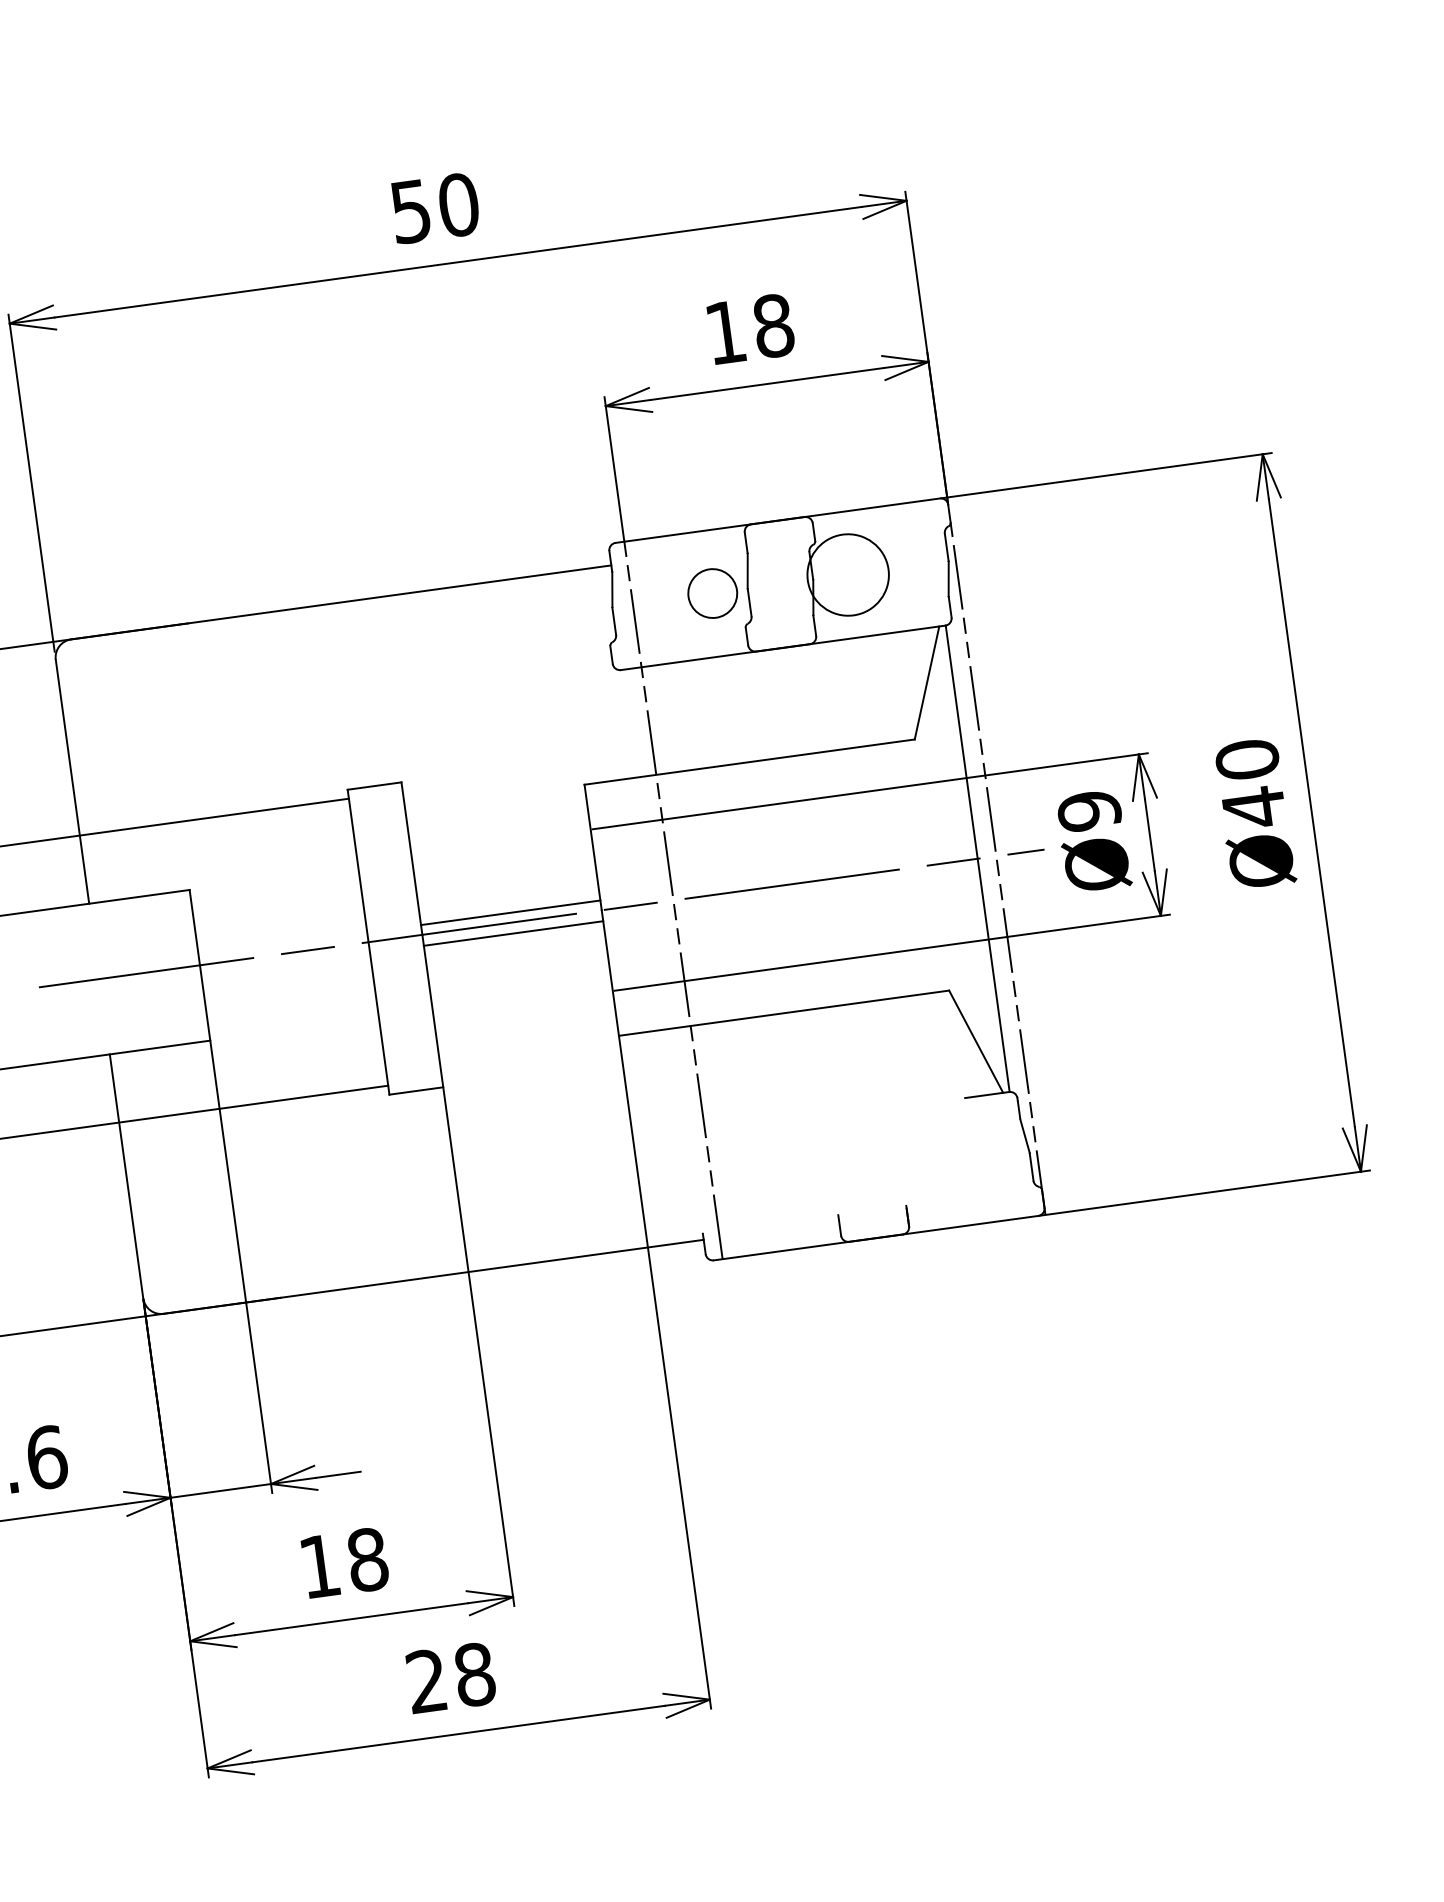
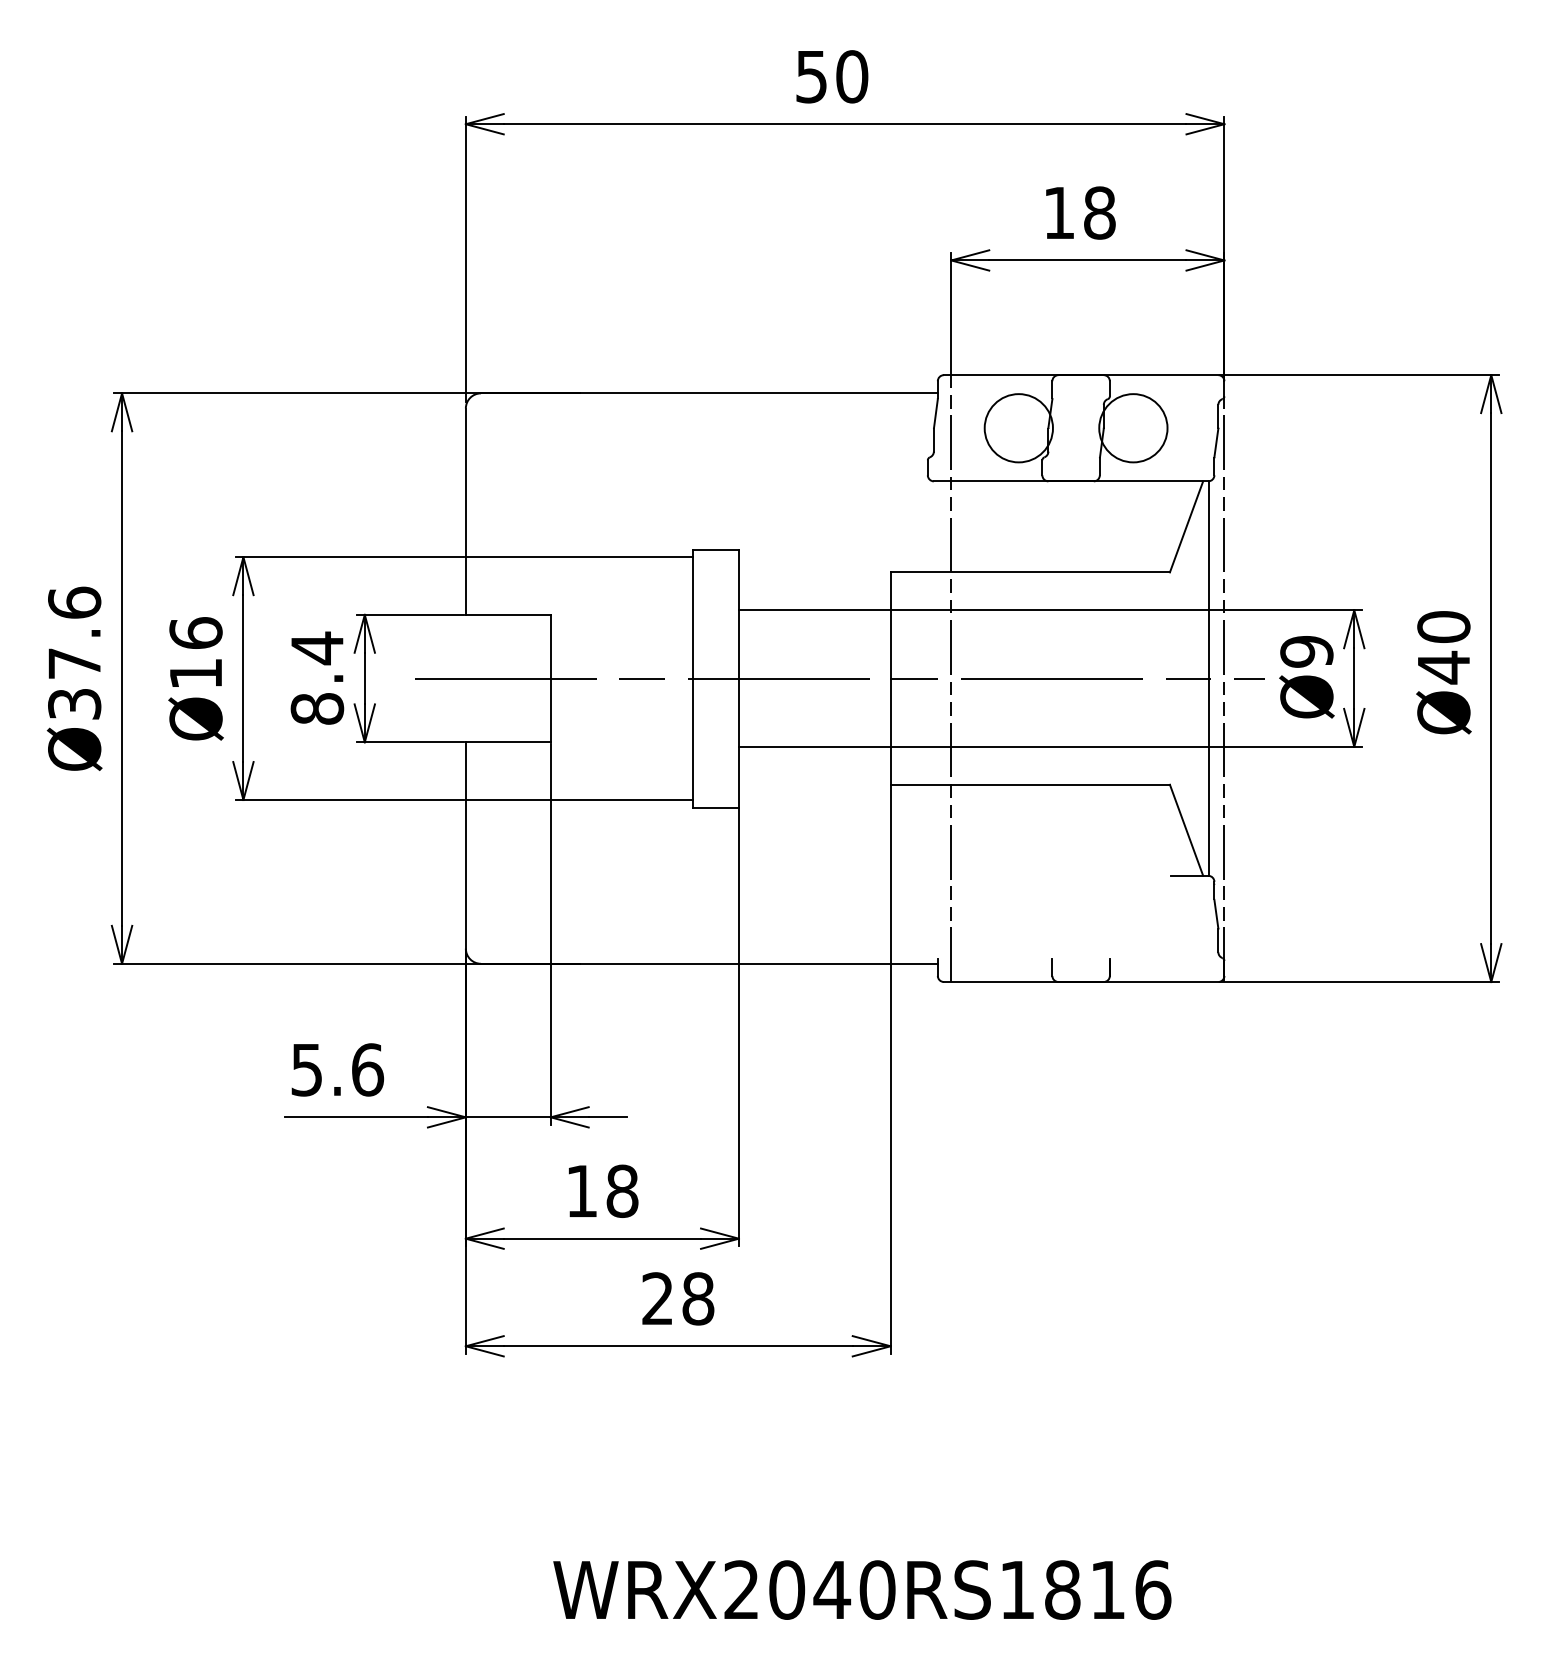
circle: (712, 593) -> (1018, 428), size x1.67
line: (510, 913) -> (814, 610), moved
line: (513, 933) -> (814, 746), moved

